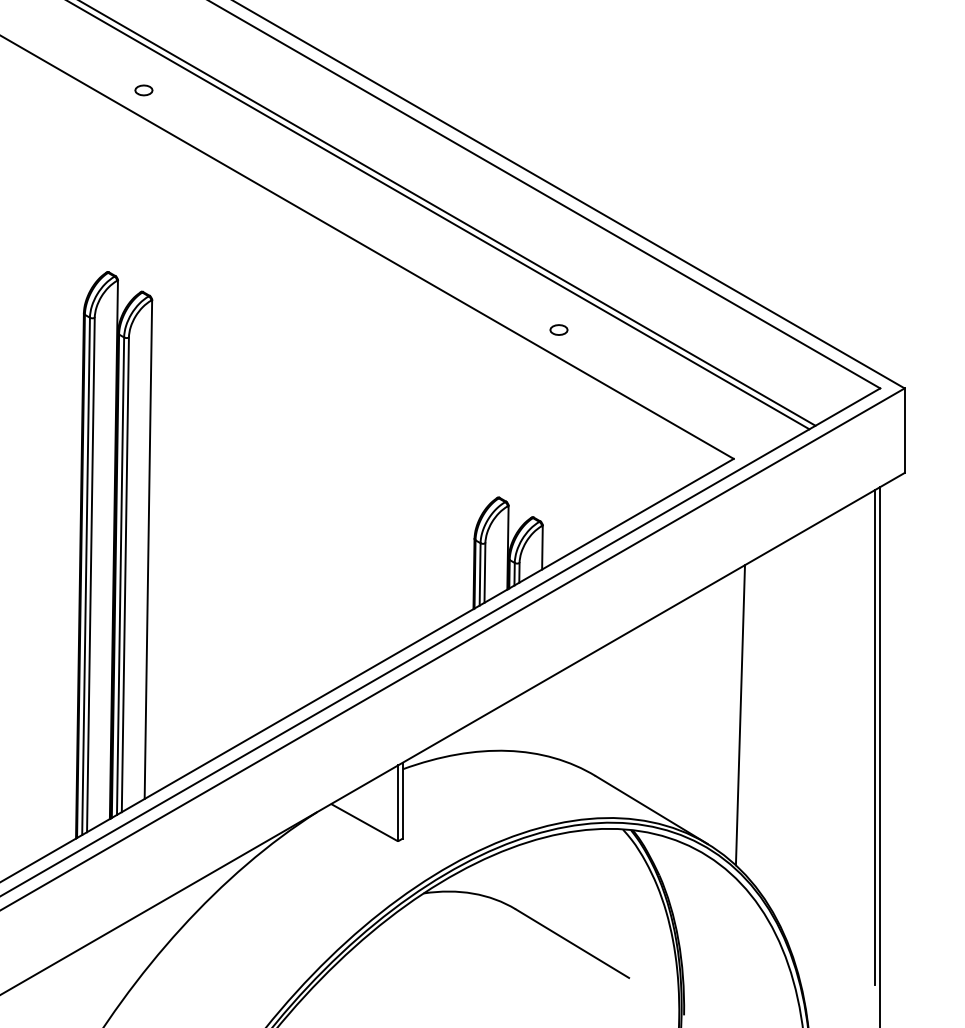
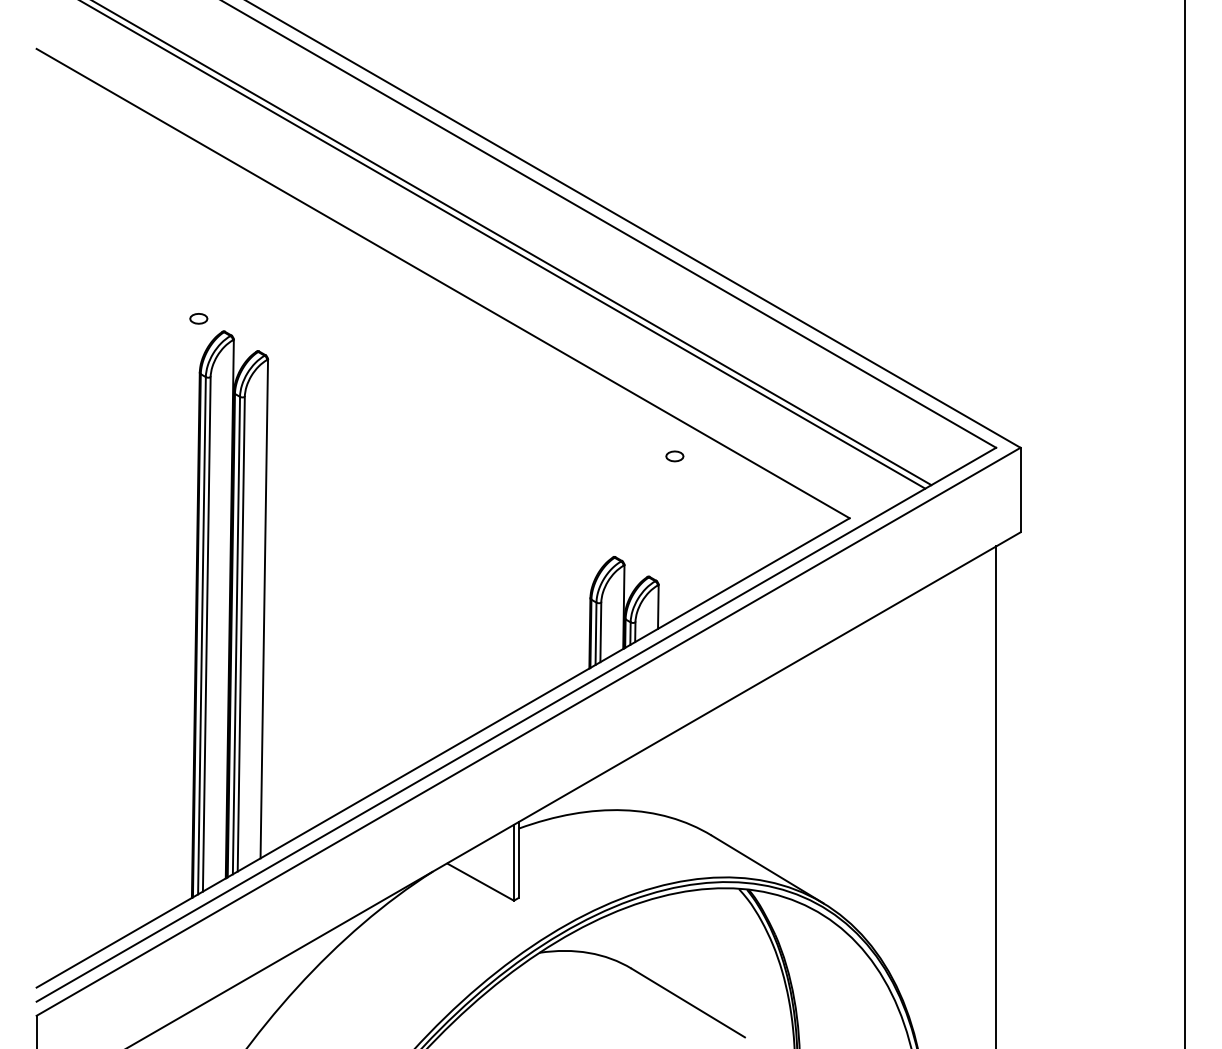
part: (143, 90) -> (198, 318), moved
part: (558, 330) -> (674, 456), moved
line: (739, 715) -> (855, 774), removed
line: (874, 737) -> (990, 796), removed

